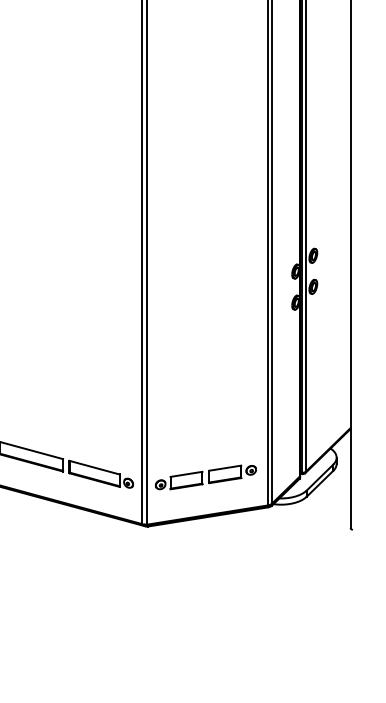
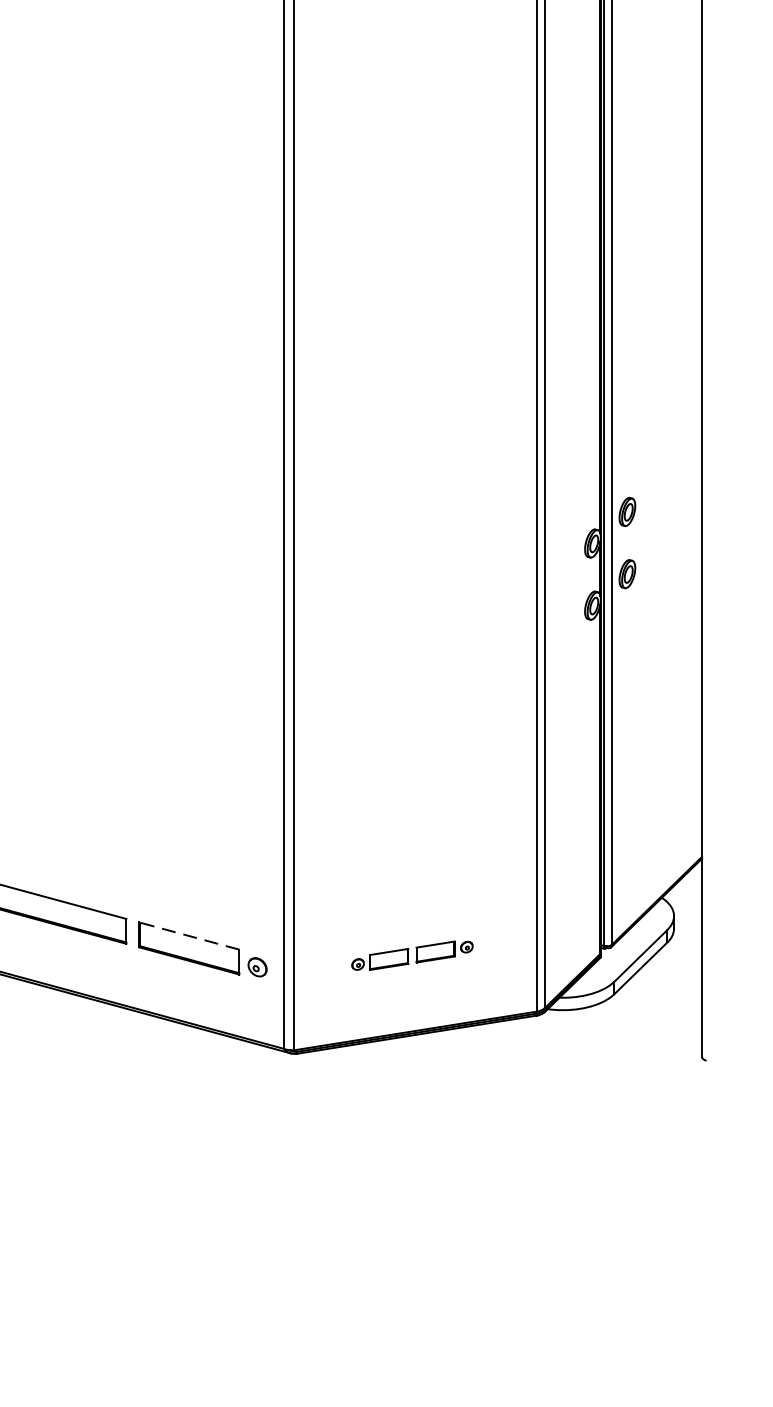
line: (94, 467) -> (189, 935), solid -> dashed
part: (205, 477) -> (411, 955), size x0.6

